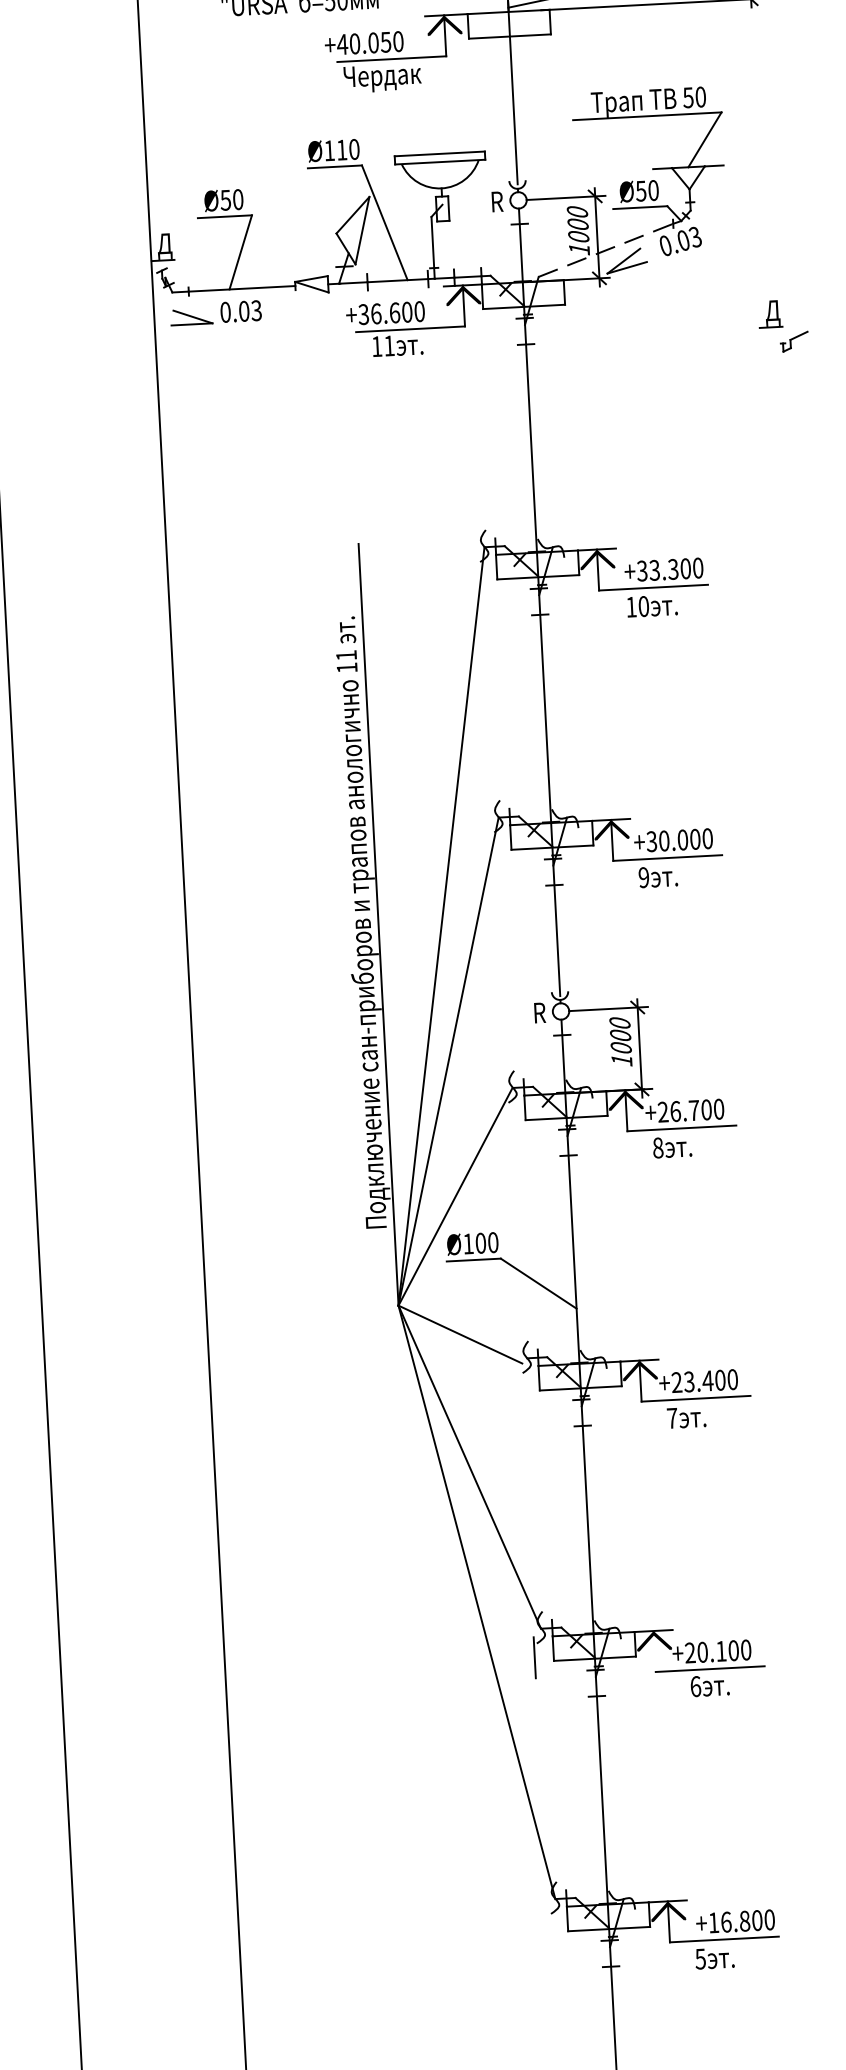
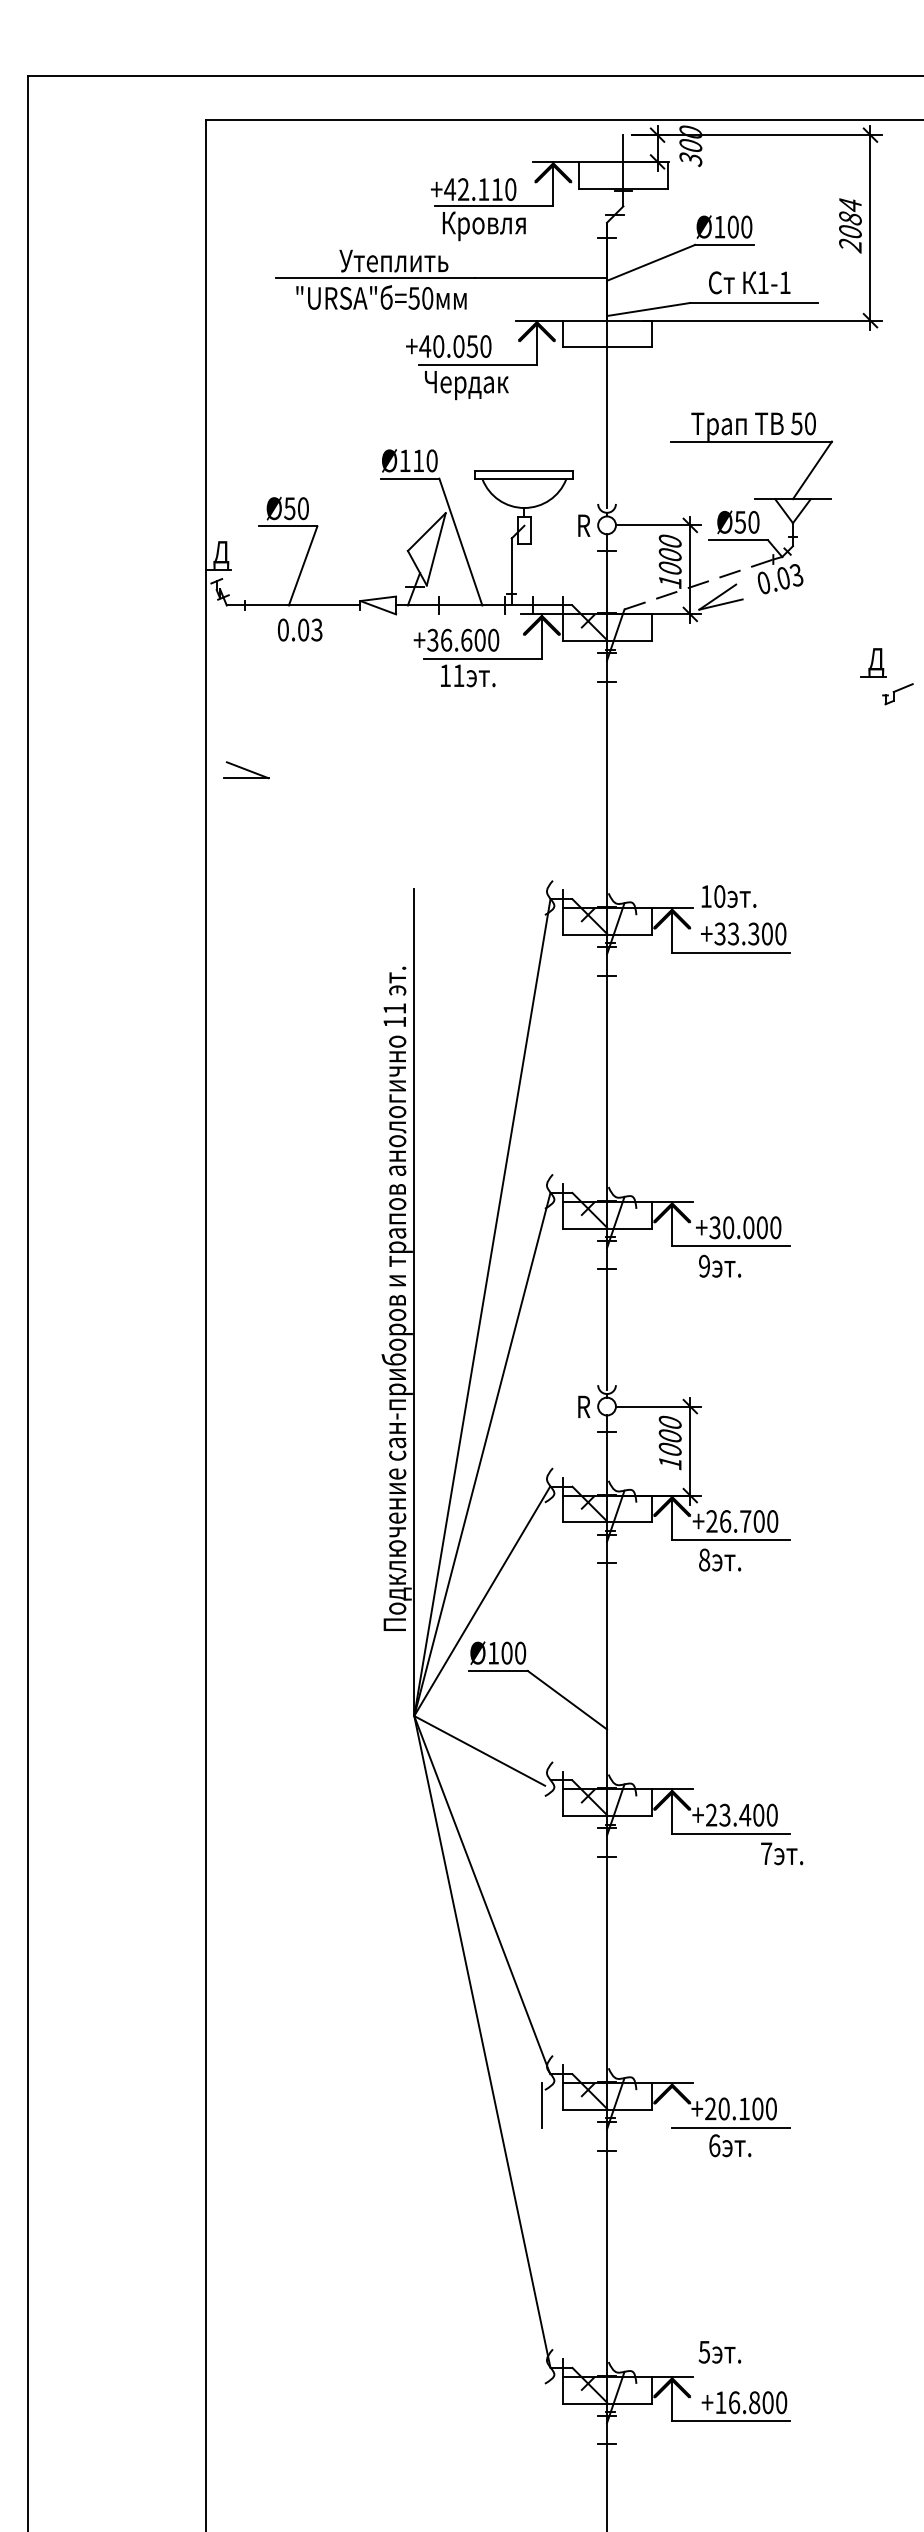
part: (191, 317) -> (246, 770), moved
text: (651, 606) -> (728, 896), moved
text: (687, 1417) -> (782, 1853), moved
text: (714, 1958) -> (719, 2352), moved

